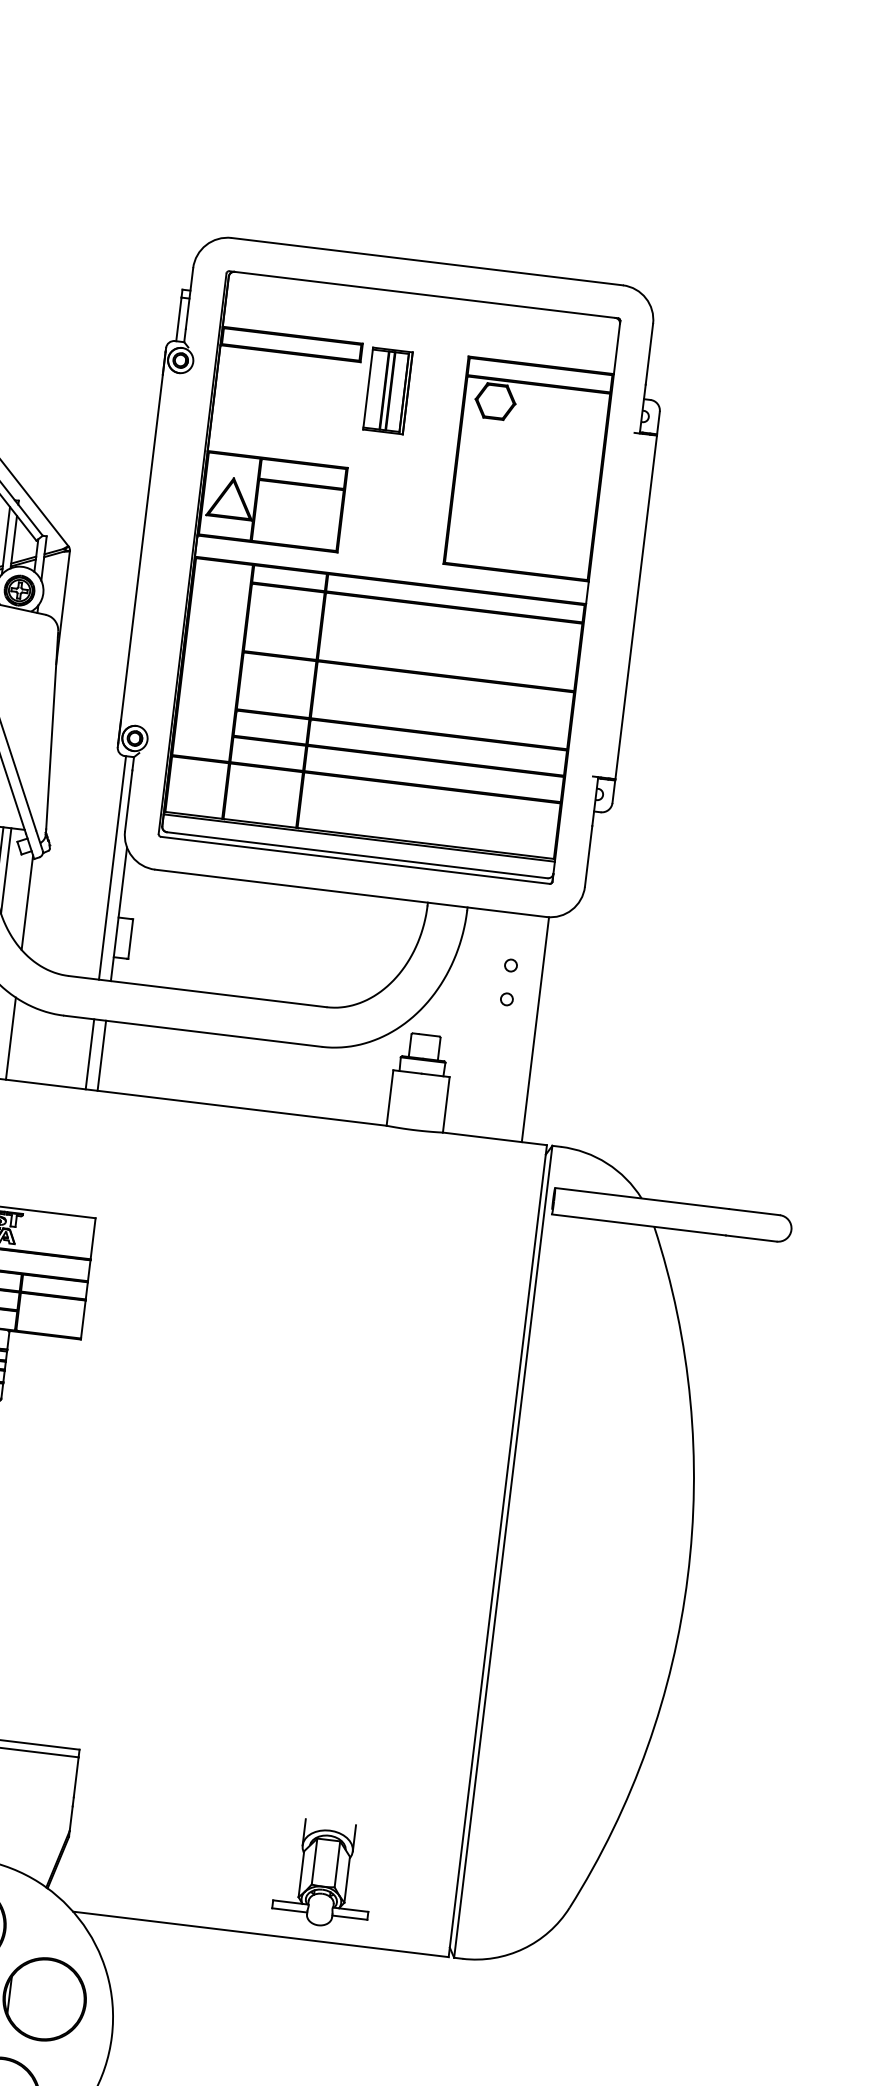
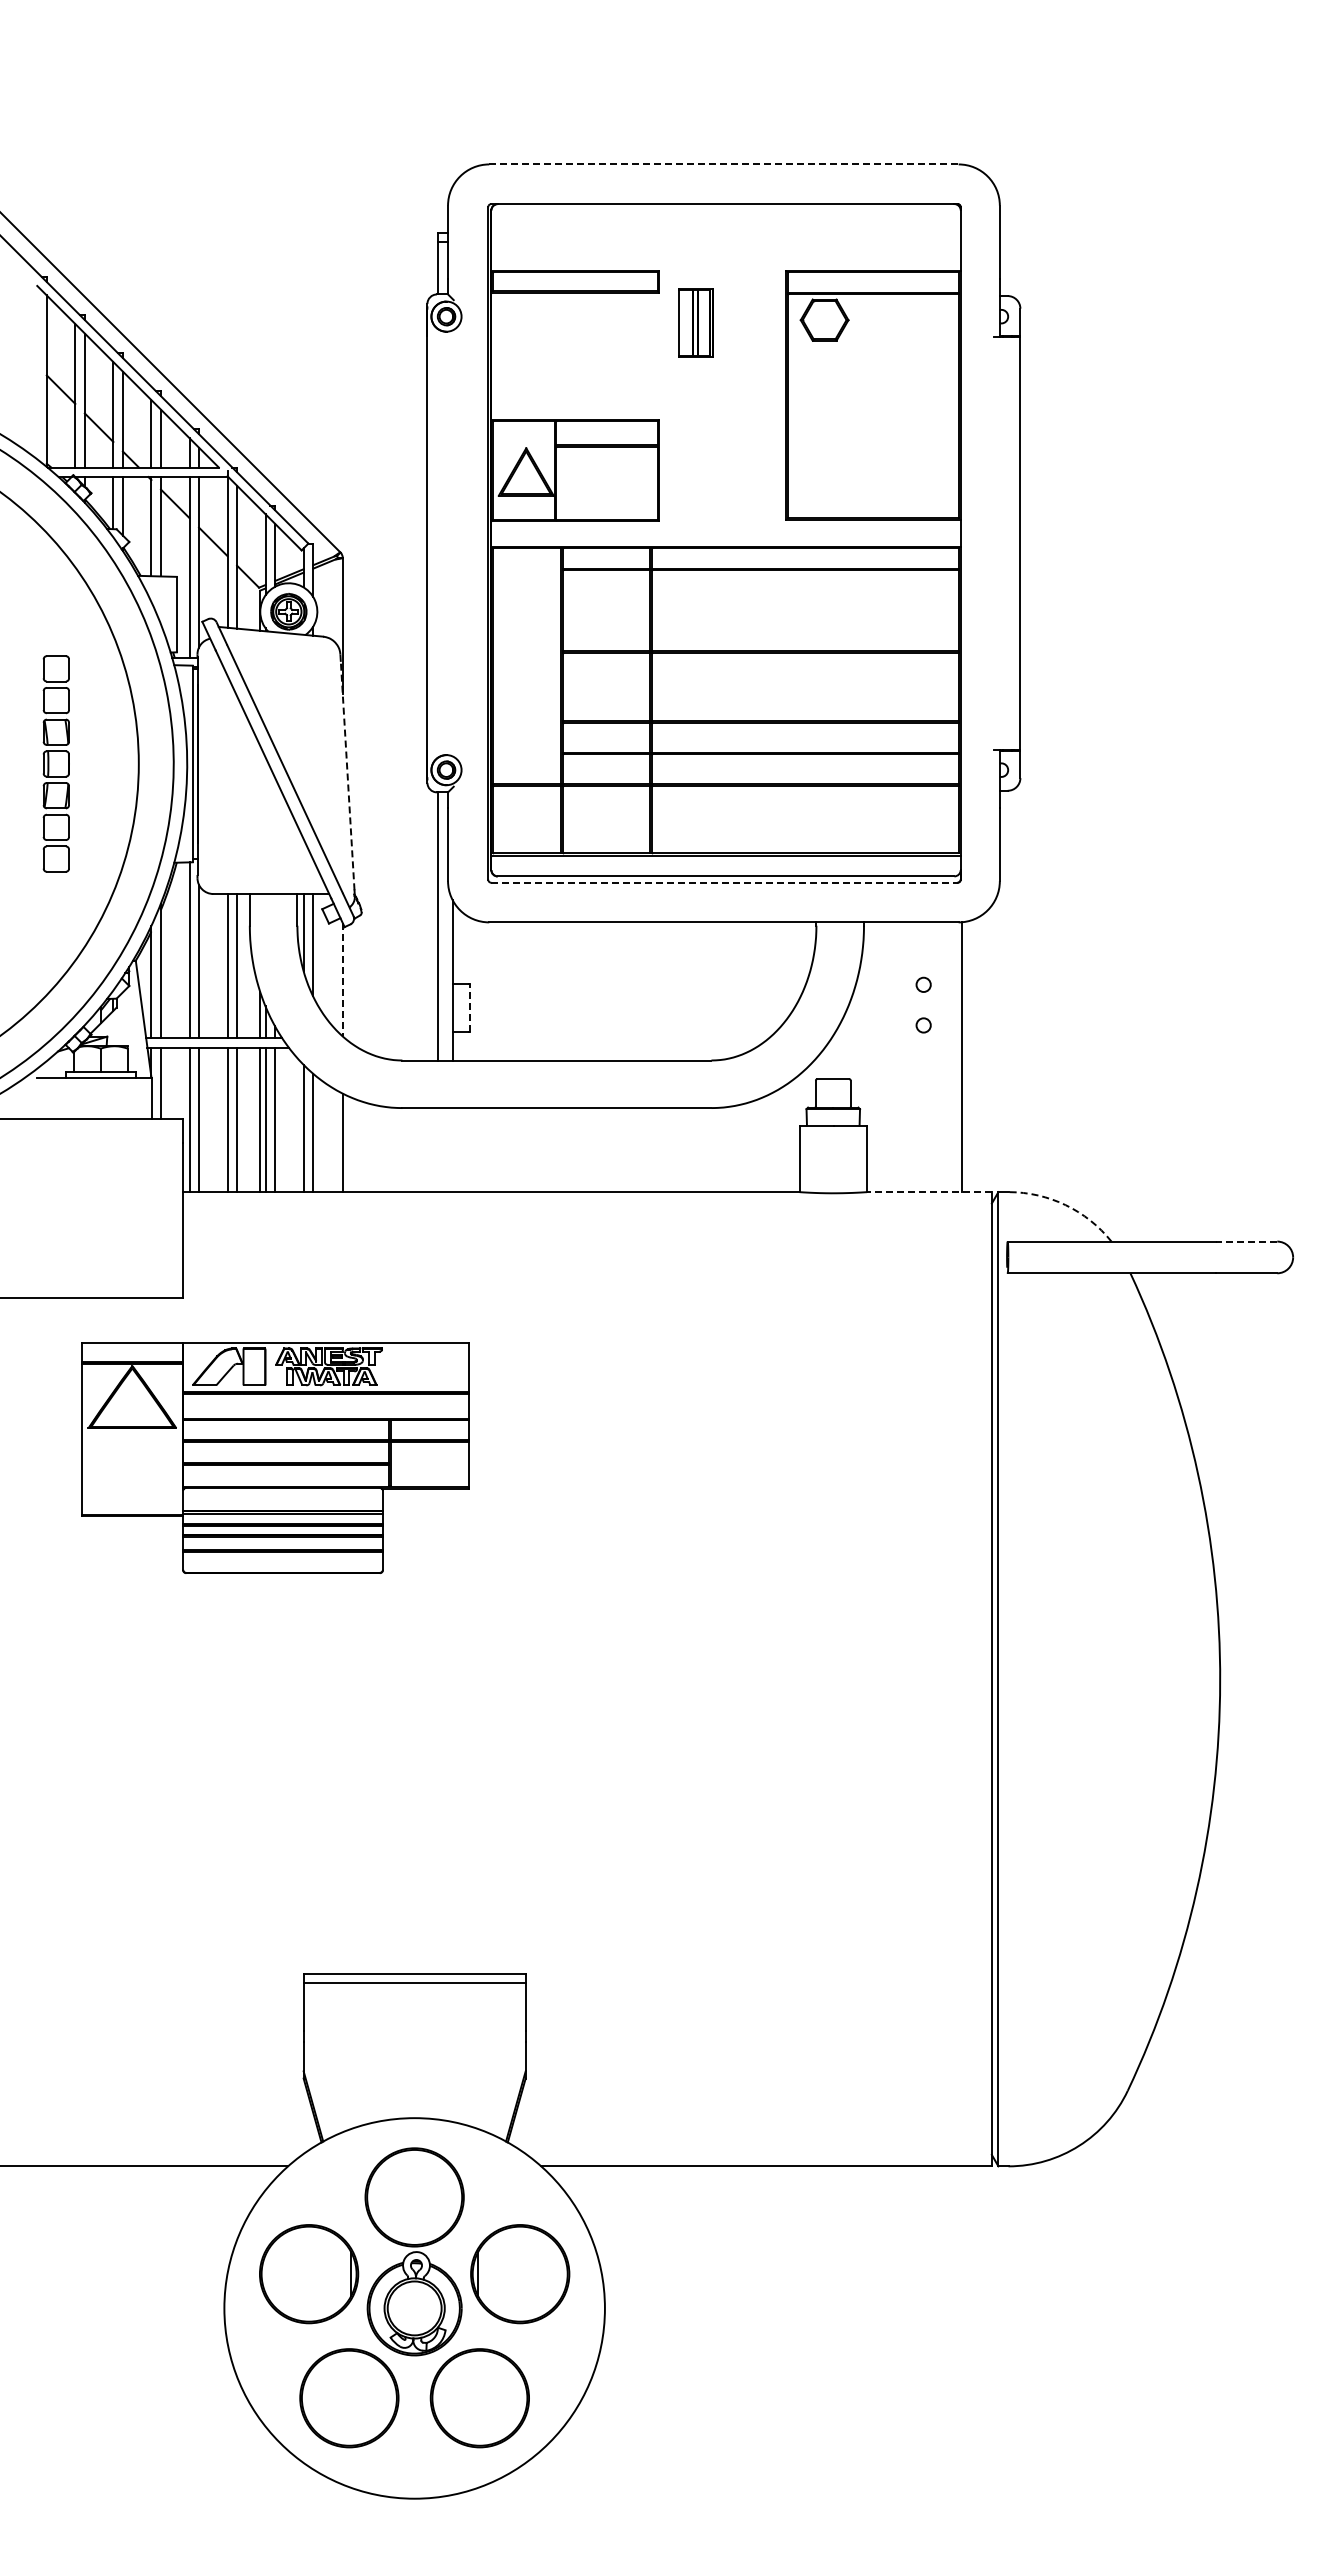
line: (426, 261) -> (723, 164), solid -> dashed
part: (387, 390) -> (695, 322), size x0.7
line: (51, 732) -> (347, 775), solid -> dashed
line: (355, 860) -> (724, 882), solid -> dashed
line: (27, 902) -> (342, 979), solid -> dashed
line: (130, 939) -> (470, 1008), solid -> dashed
line: (89, 1054) -> (438, 1150), removed
line: (101, 1056) -> (452, 1150), removed
line: (494, 1139) -> (928, 1192), solid -> dashed
arc: (606, 1163) -> (1065, 1205), solid -> dashed
line: (754, 1212) -> (1246, 1241), solid -> dashed
part: (324, 1873) -> (832, 2085), removed

